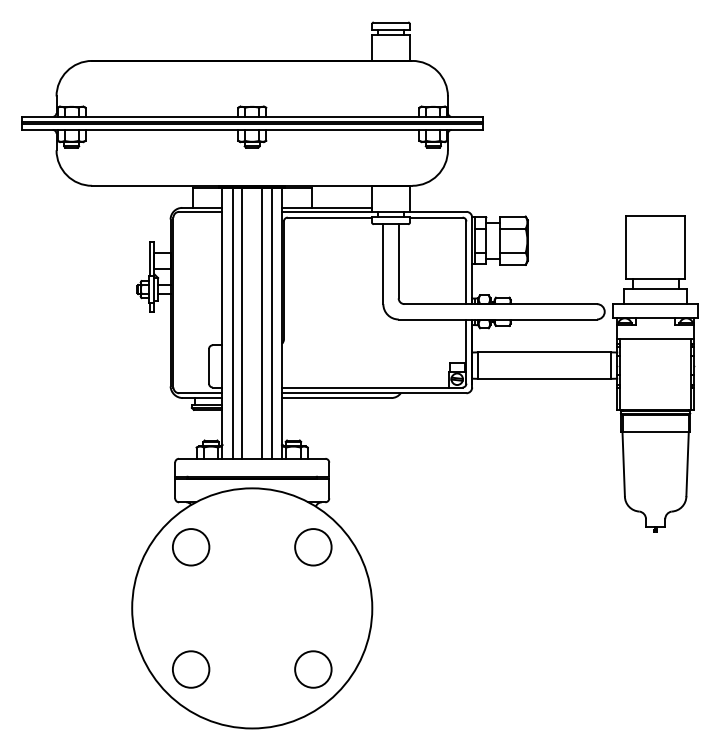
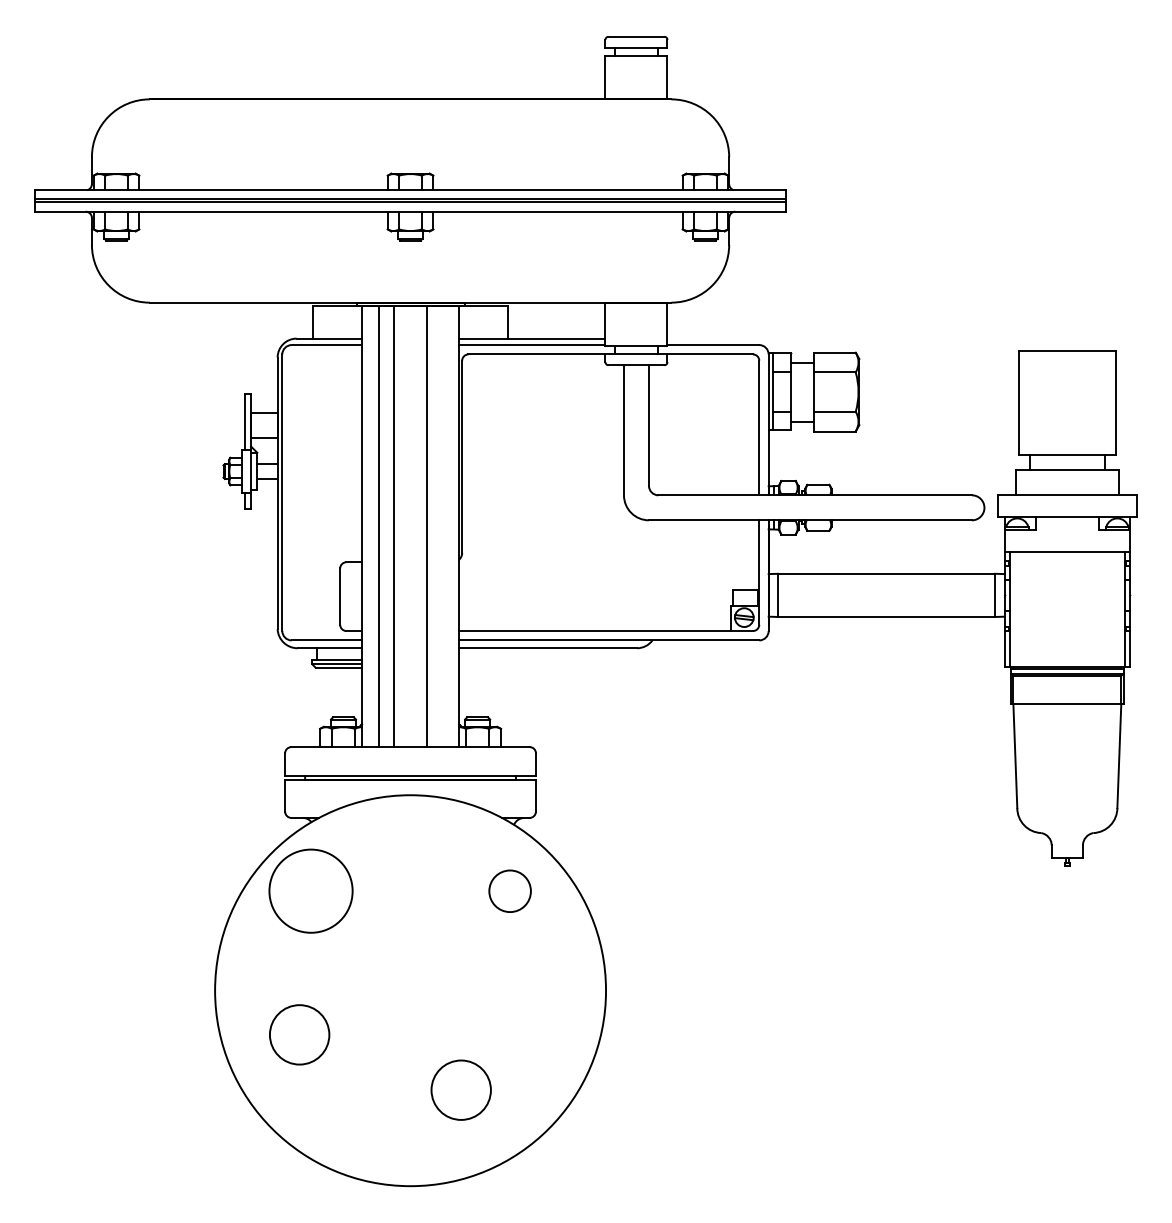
line: (271, 322) -> (441, 525), removed
circle: (190, 547) -> (310, 891), size x1.4
circle: (313, 547) -> (510, 891), size x0.7
circle: (191, 669) -> (300, 1034), moved
circle: (313, 669) -> (461, 1090), moved

